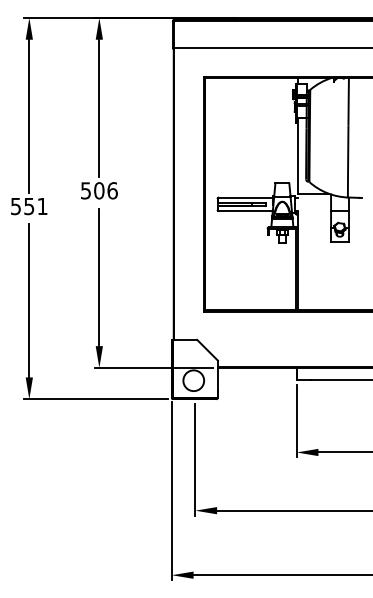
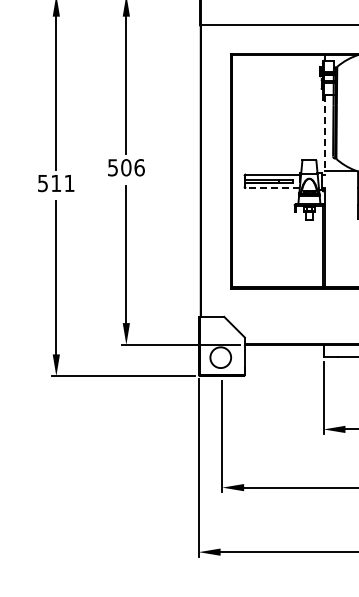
line: (297, 155) -> (324, 132), solid -> dashed
text: (29, 206) -> (56, 183), 551 -> 511
line: (245, 210) -> (272, 187), solid -> dashed

